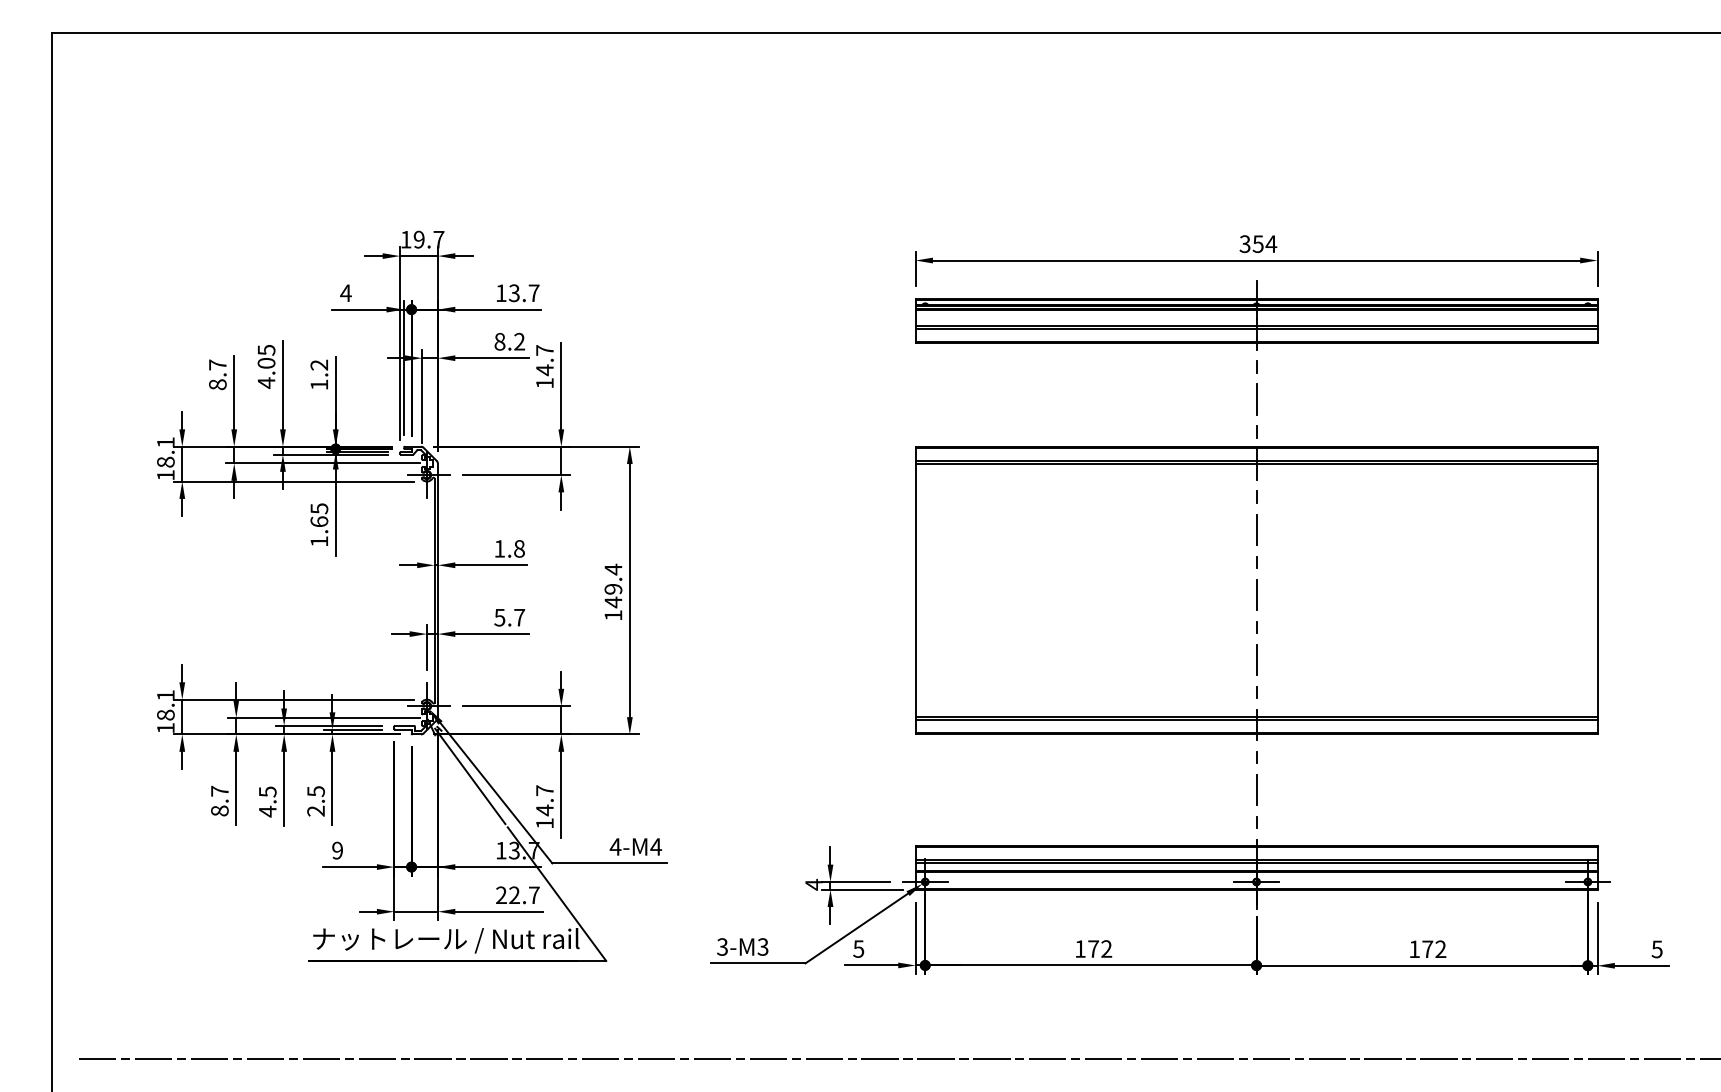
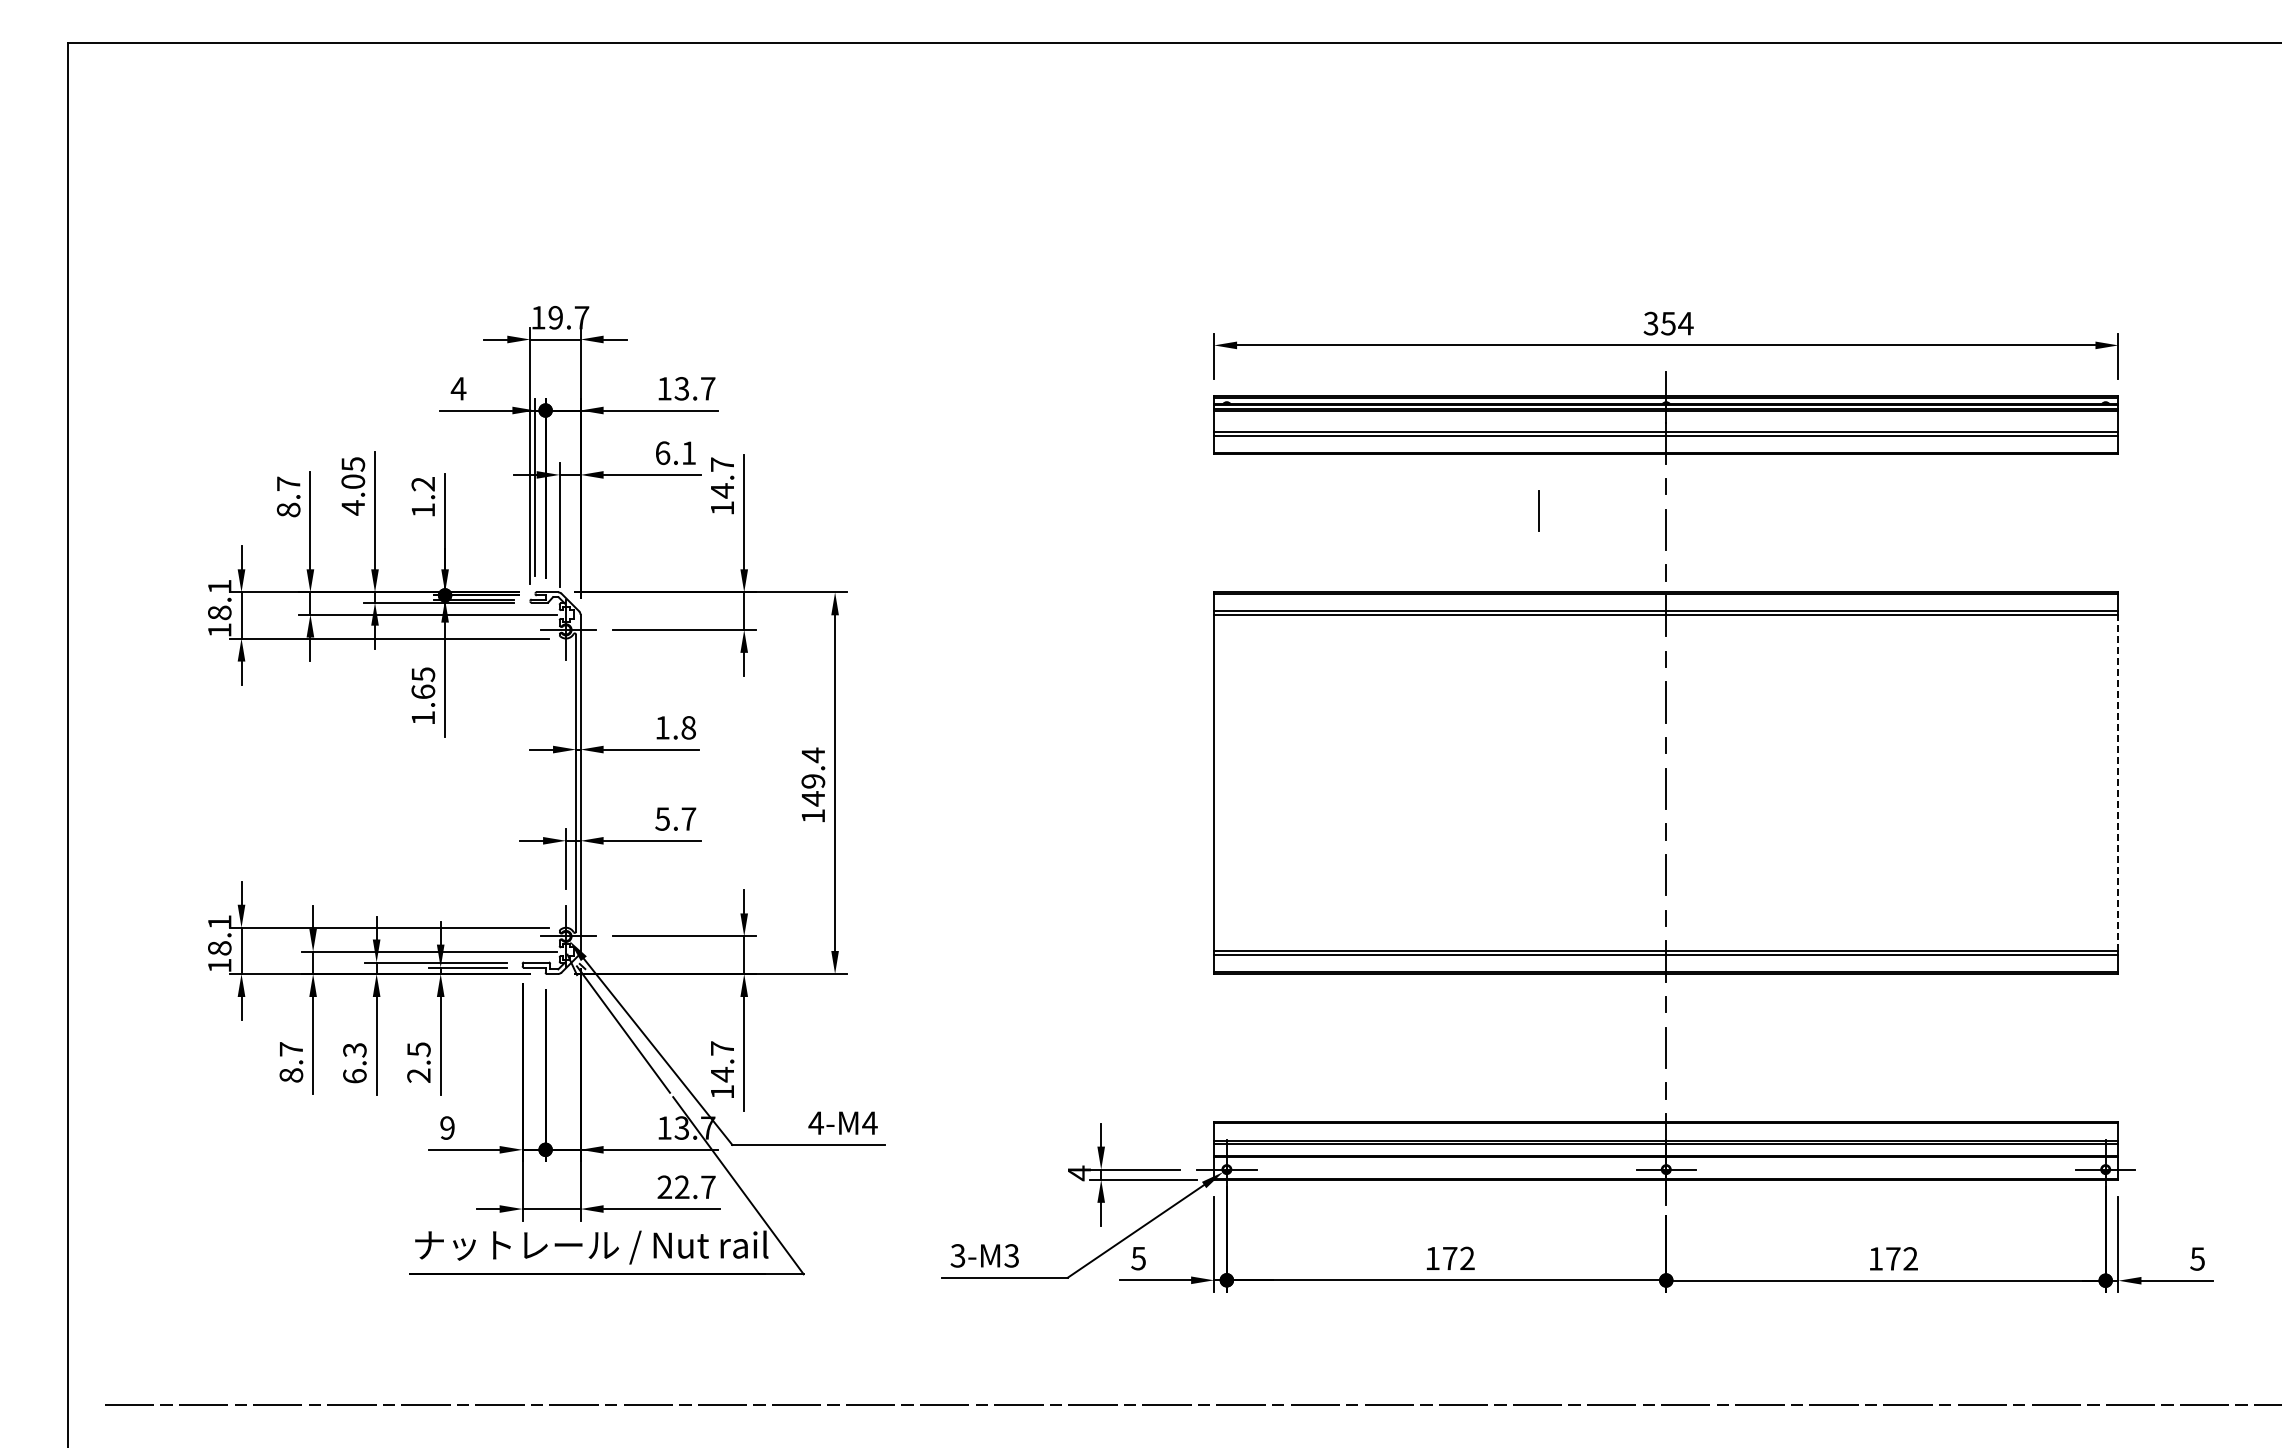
text: (509, 341) -> (675, 452), 8.2 -> 6.1
line: (1160, 385) -> (1538, 510), added
line: (1597, 590) -> (2118, 782), solid -> dashed
text: (267, 801) -> (354, 1063), 4.5 -> 6.3

